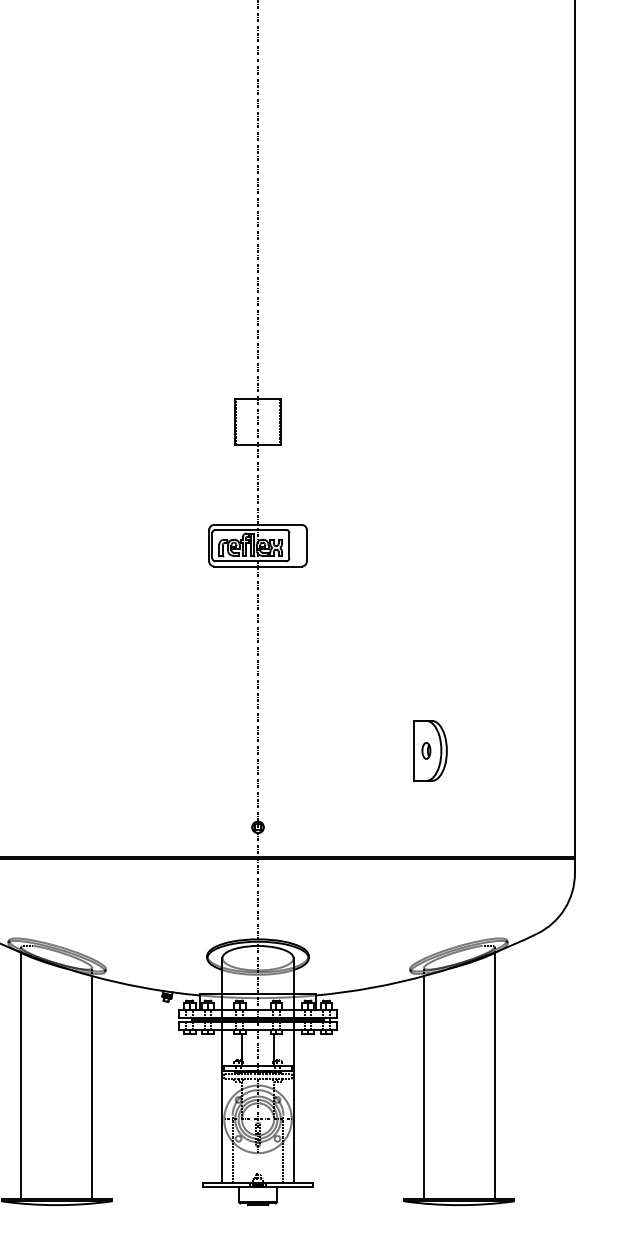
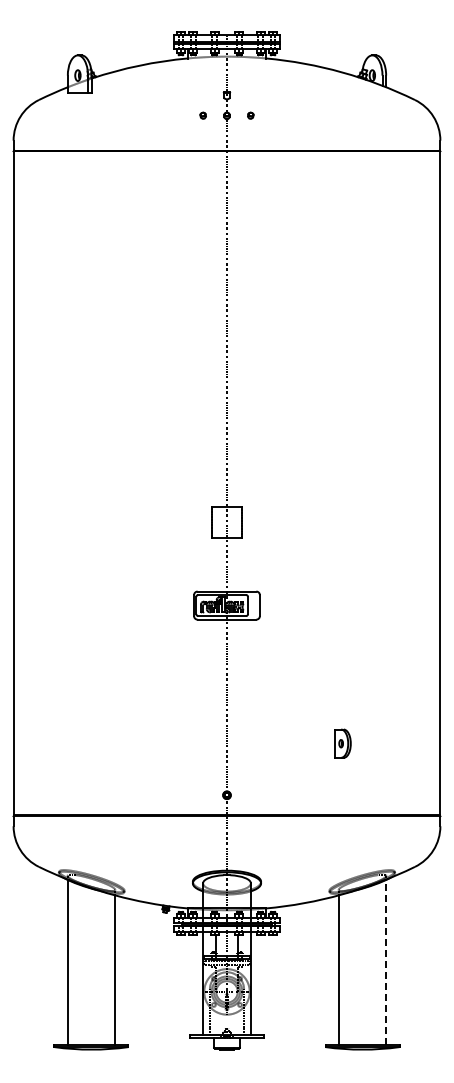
part: (429, 750) -> (342, 743), size x0.7
line: (494, 1075) -> (386, 962), solid -> dashed

